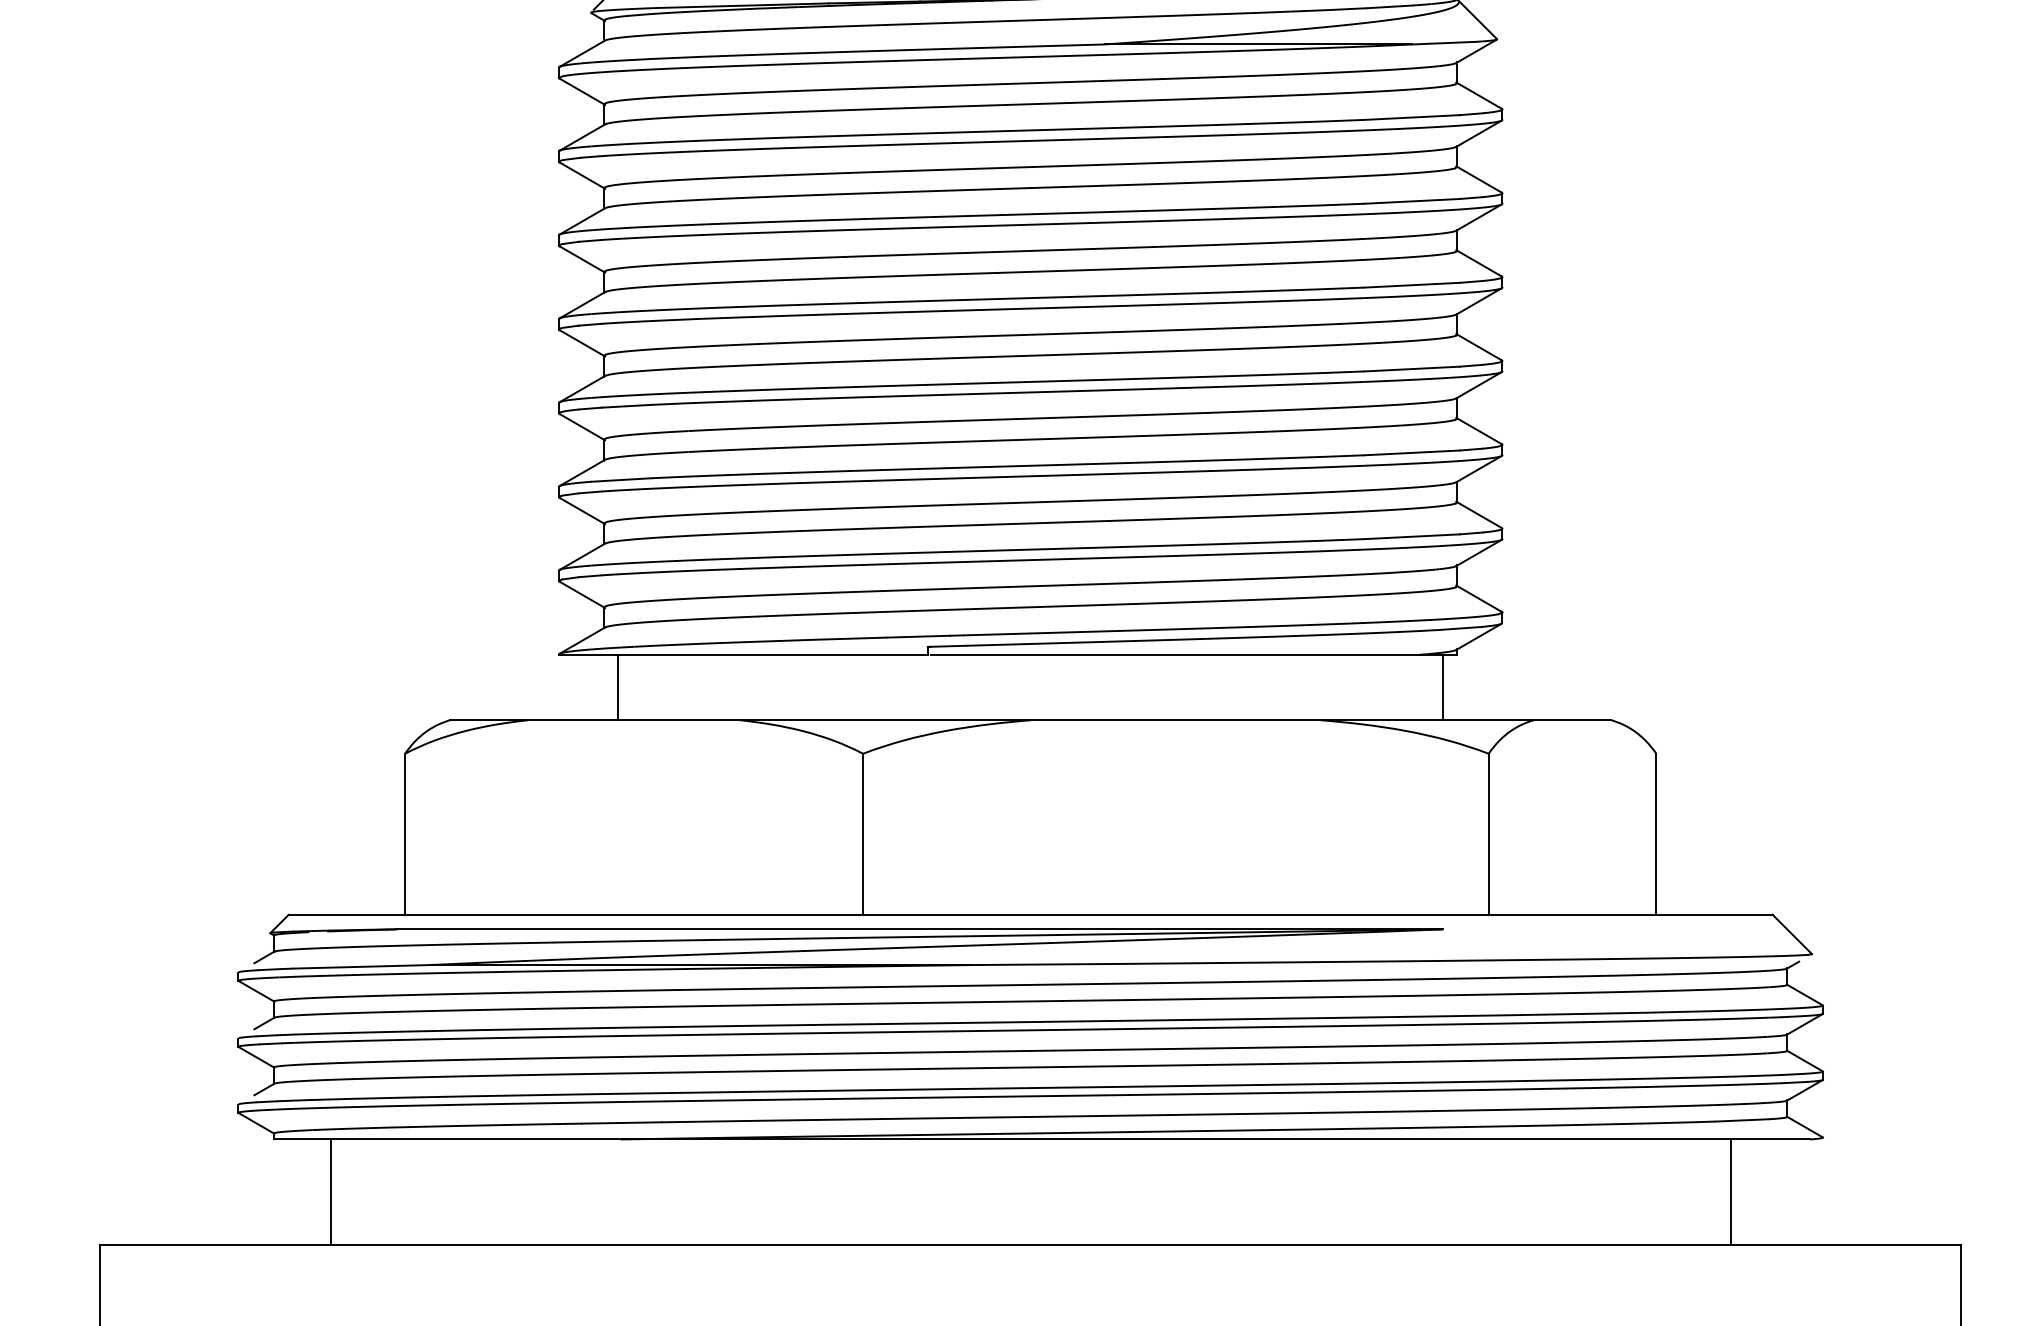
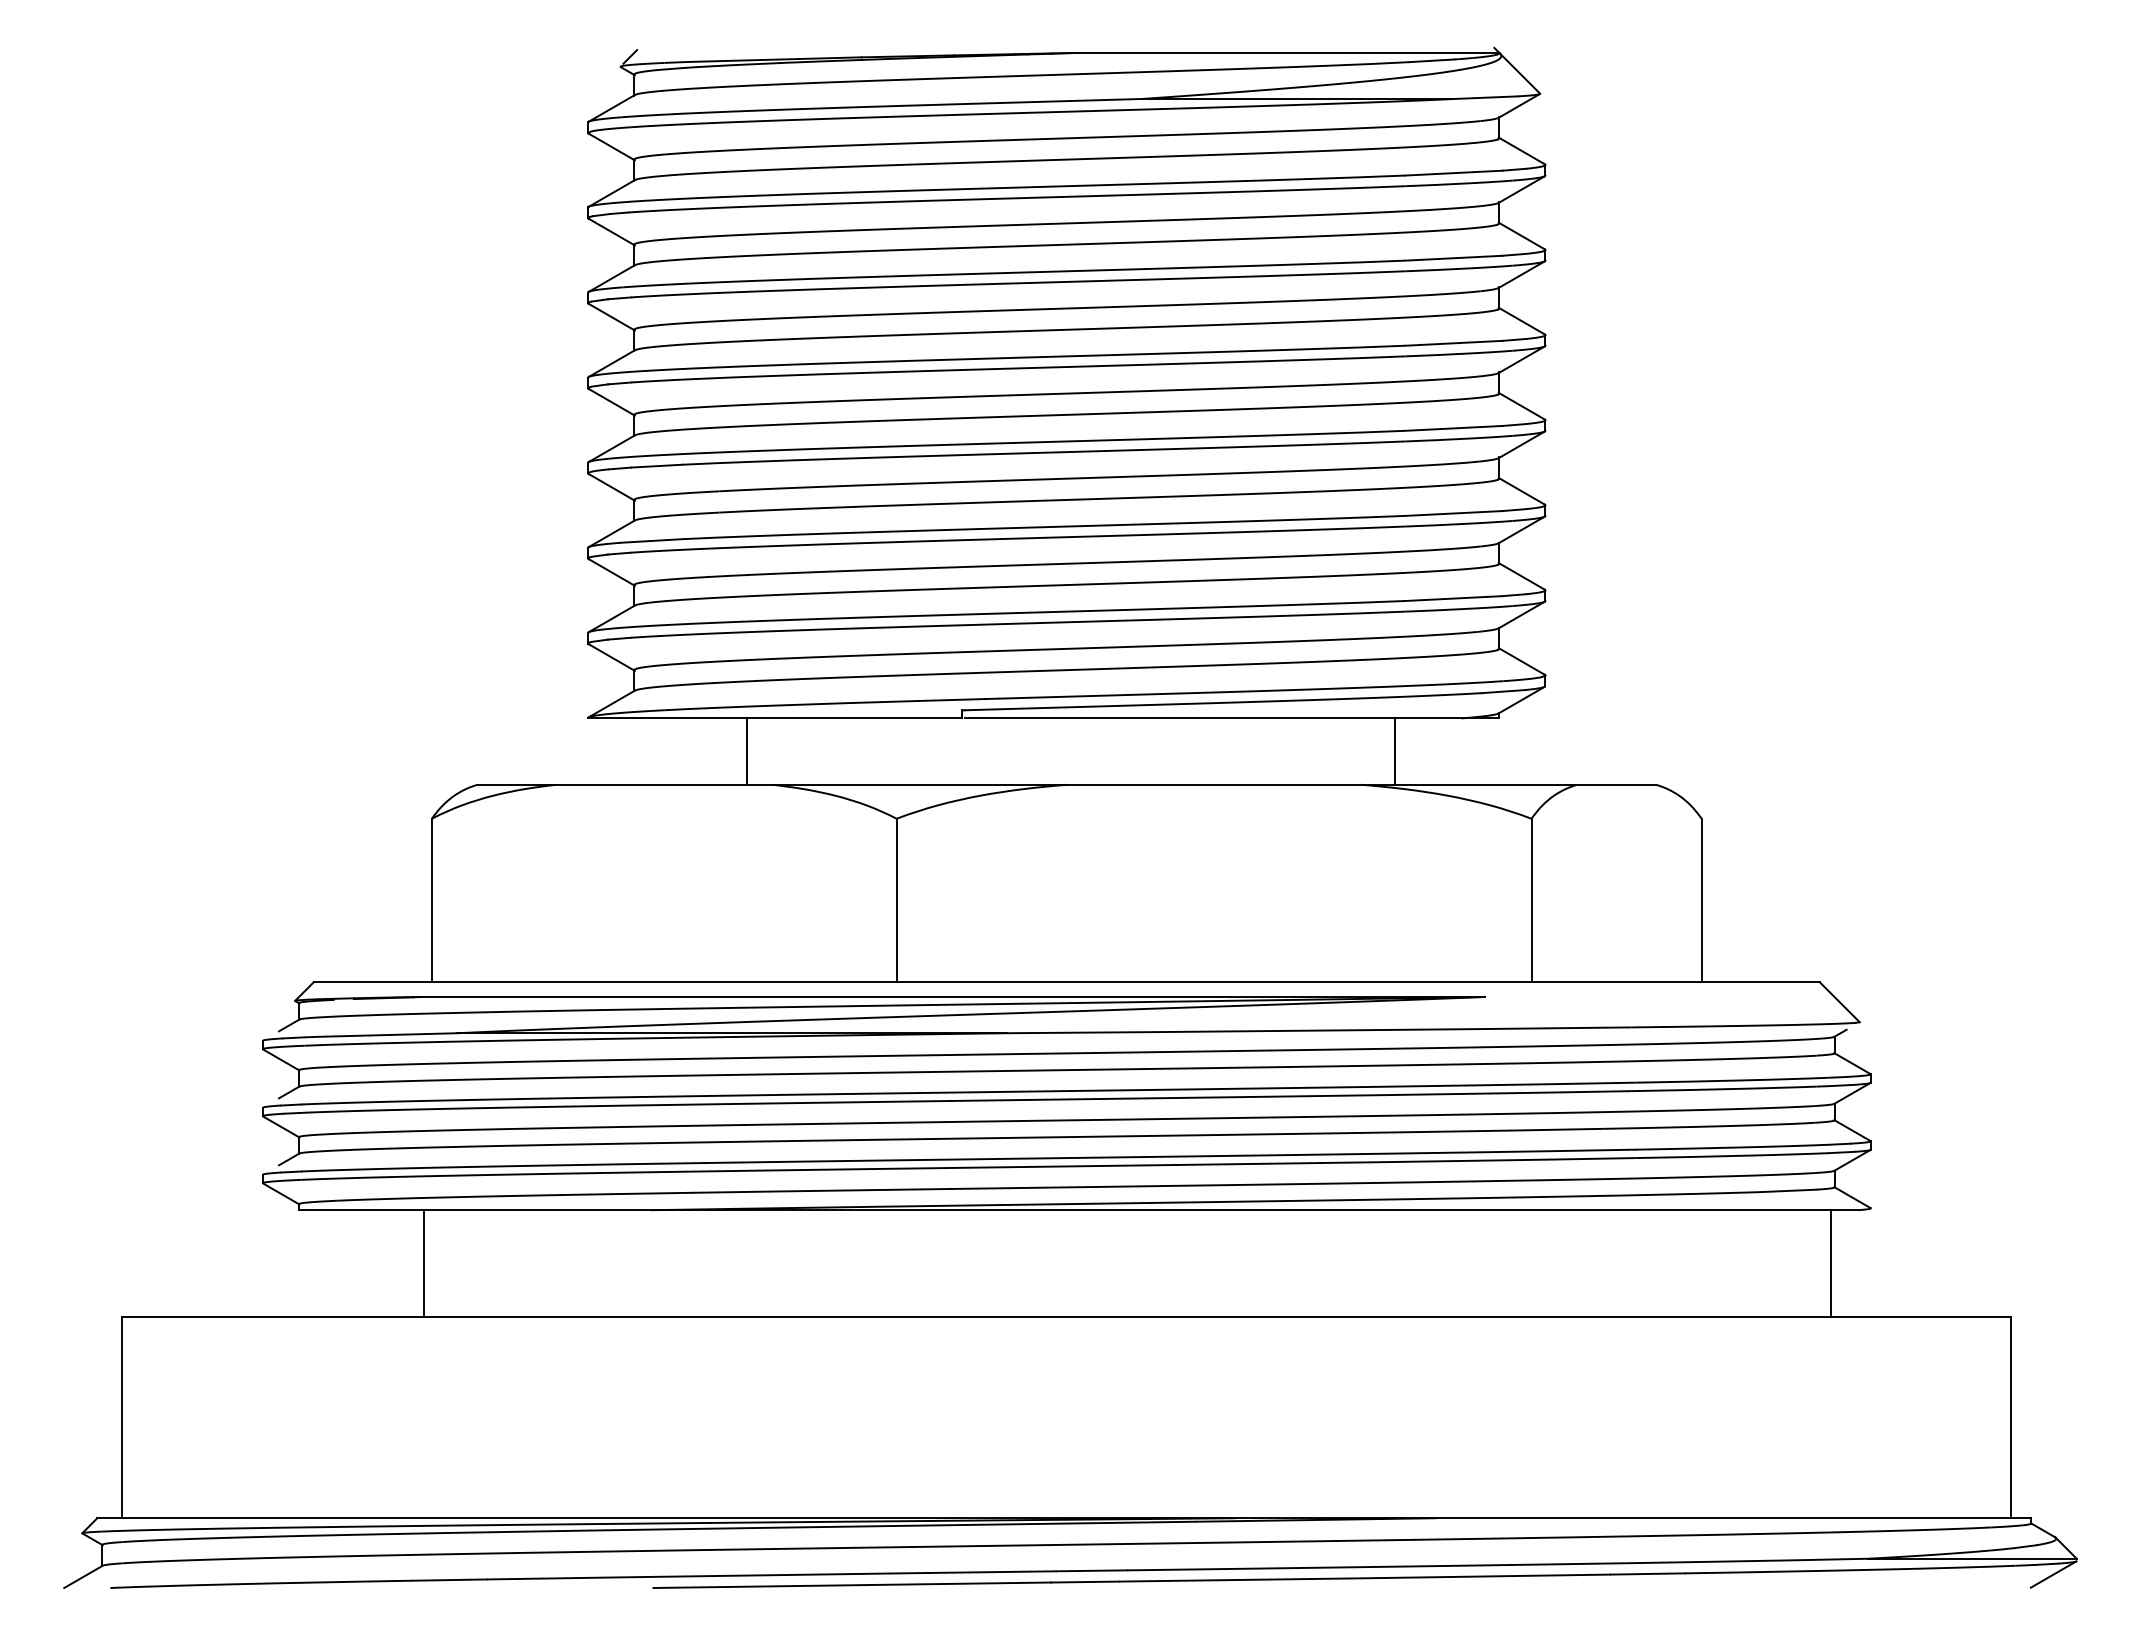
line: (618, 687) -> (747, 751), moved
line: (1443, 687) -> (1395, 751), moved
line: (330, 1191) -> (424, 1263), moved
line: (1731, 1191) -> (1831, 1263), moved

